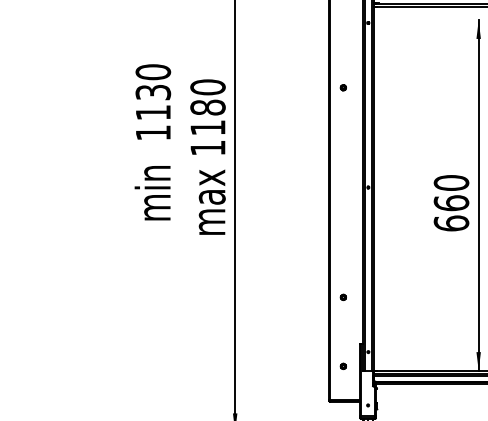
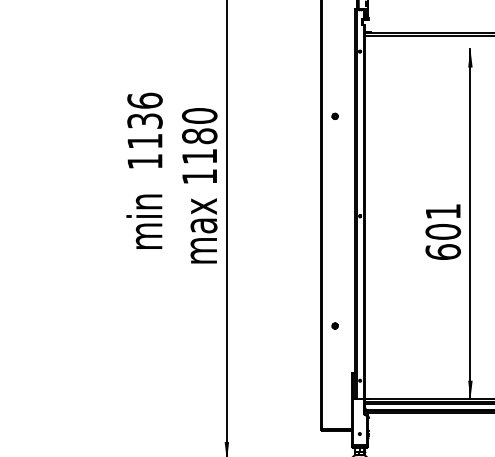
text: (152, 71) -> (144, 100), 1130 -> 1136
text: (451, 192) -> (443, 221), 660 -> 601
part: (342, 365) -> (334, 394), removed

